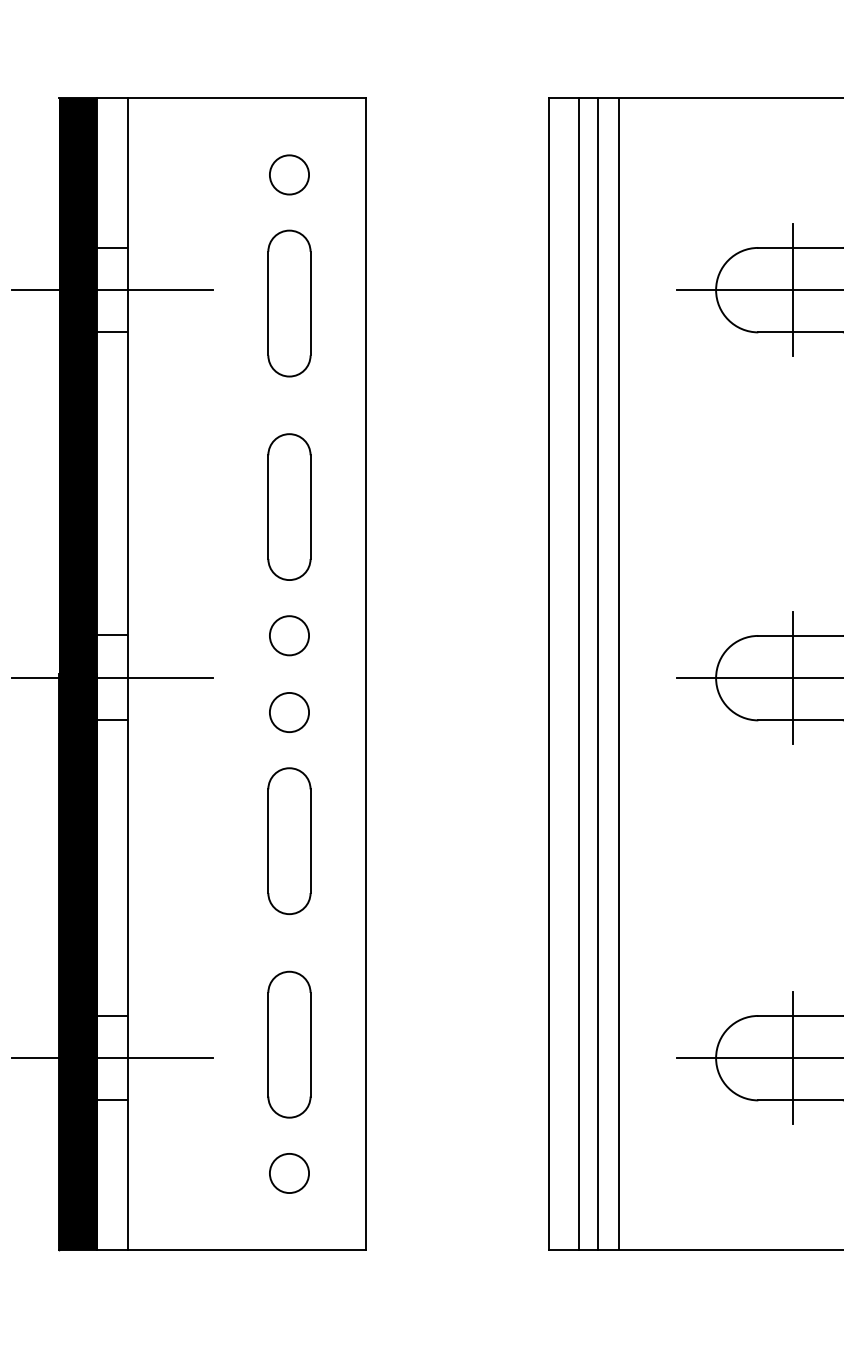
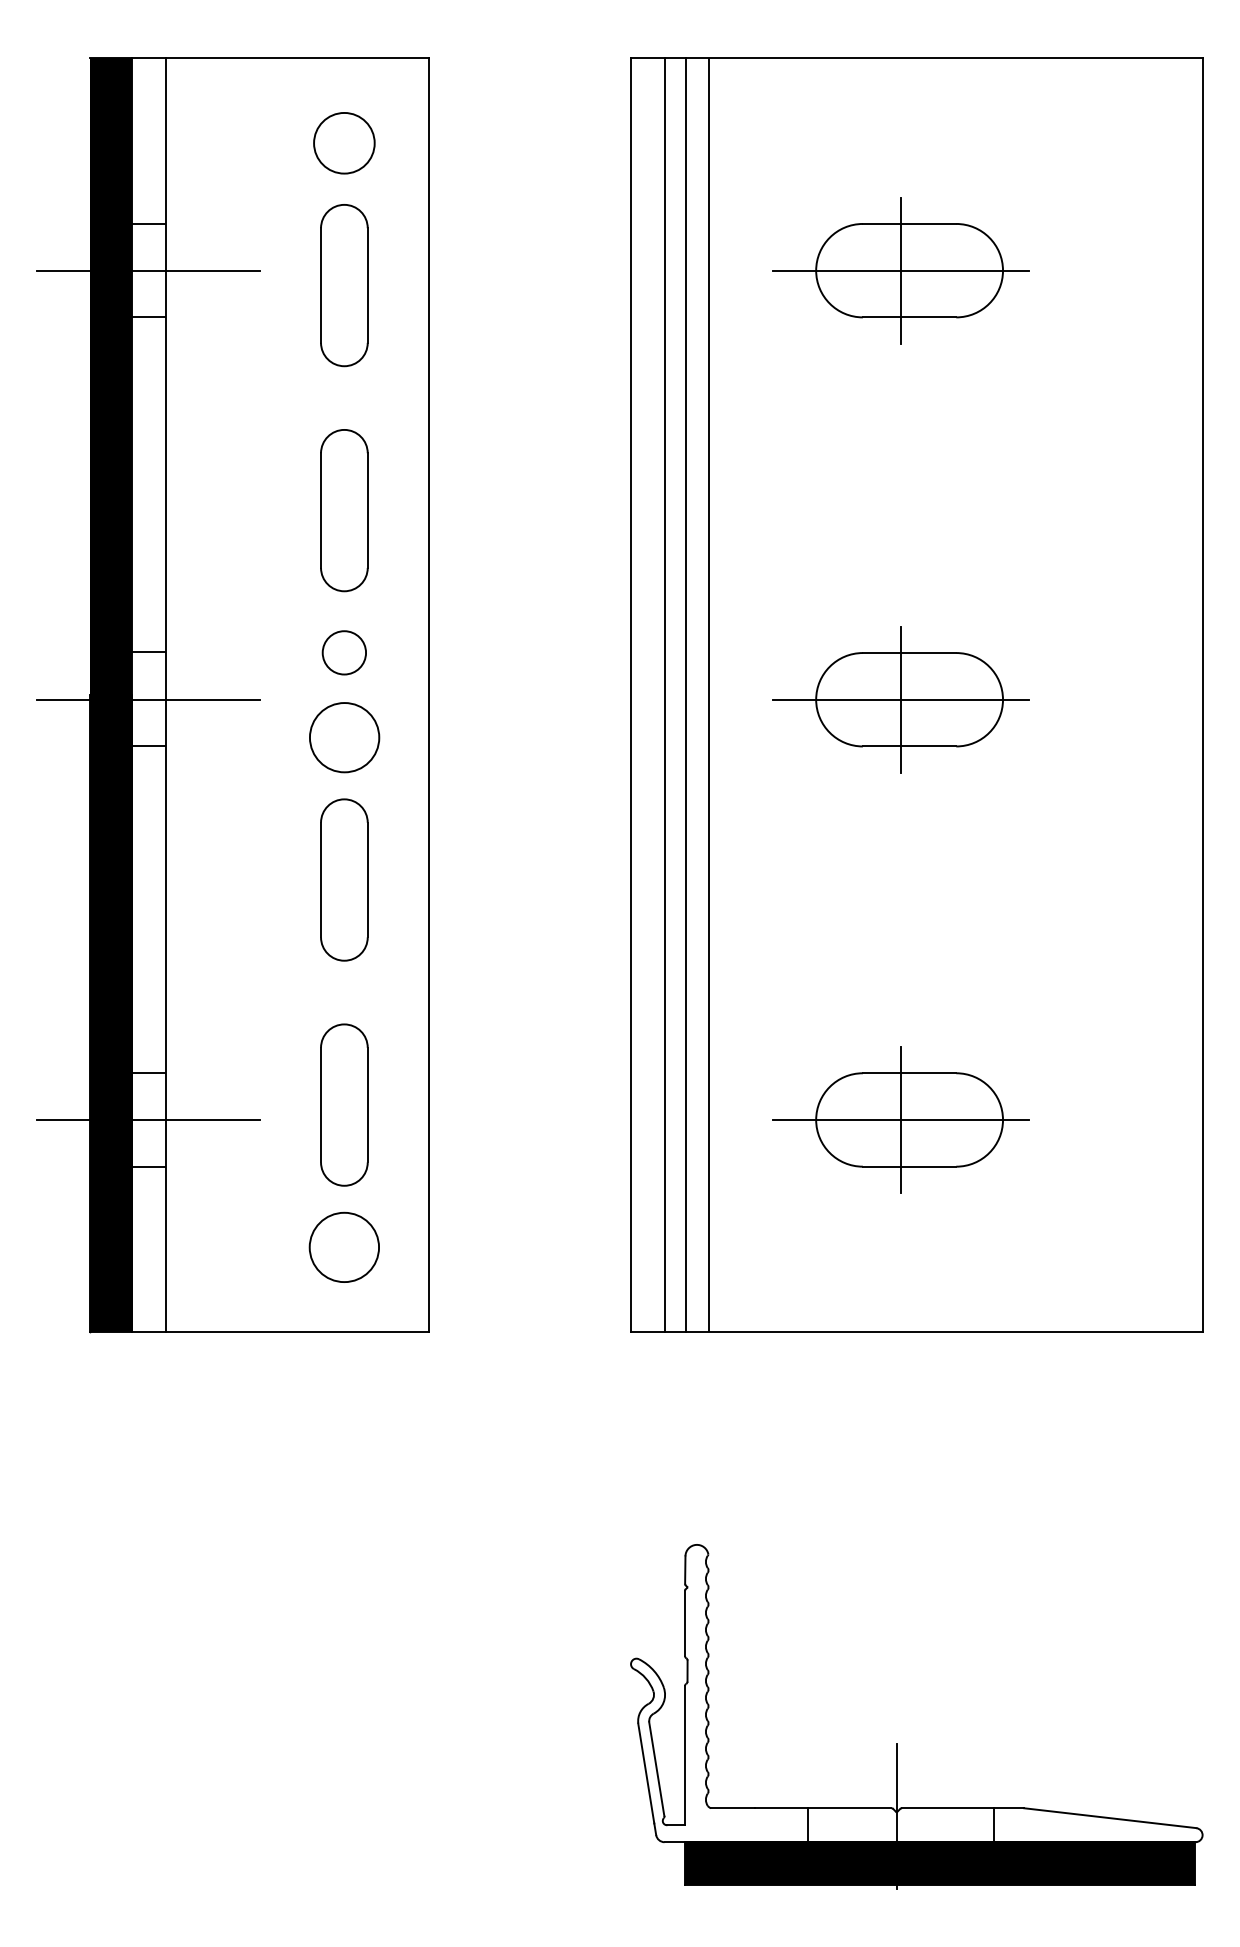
circle: (289, 174) -> (344, 142), size x1.4
circle: (288, 712) -> (343, 737), size x1.6
circle: (289, 1173) -> (344, 1247), size x1.6

